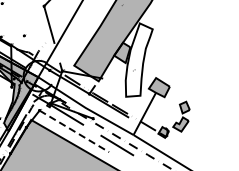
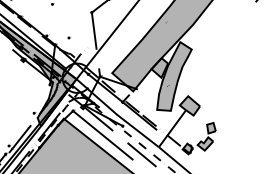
fill: (138, 59) -> (174, 76), added
line: (74, 131) -> (103, 135), dashed -> solid

